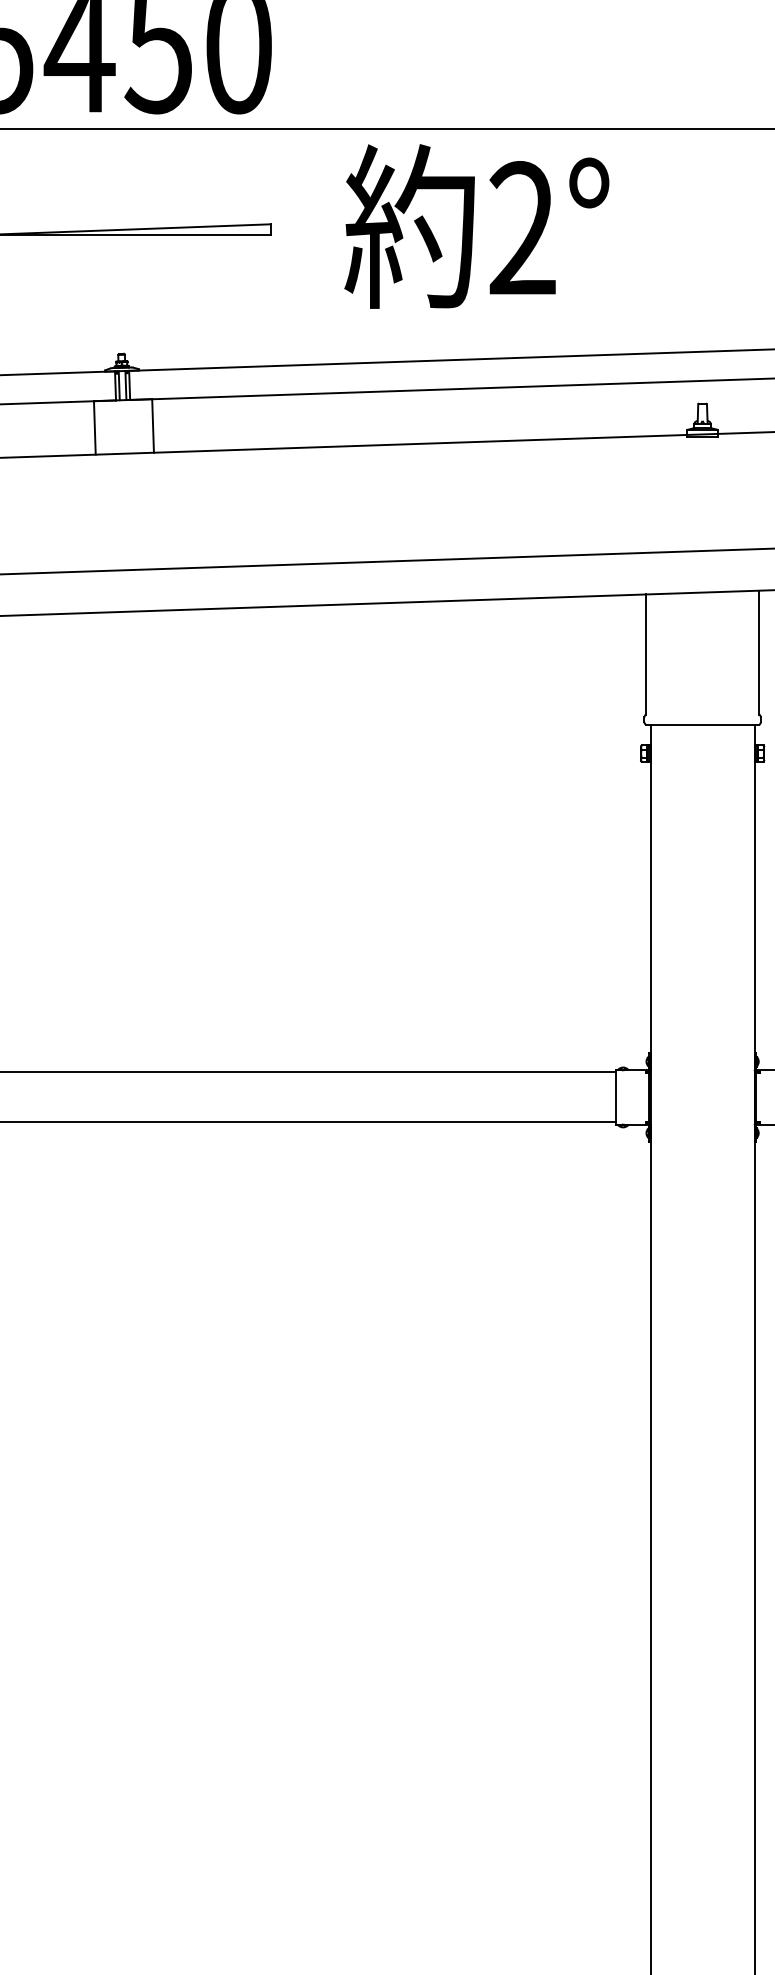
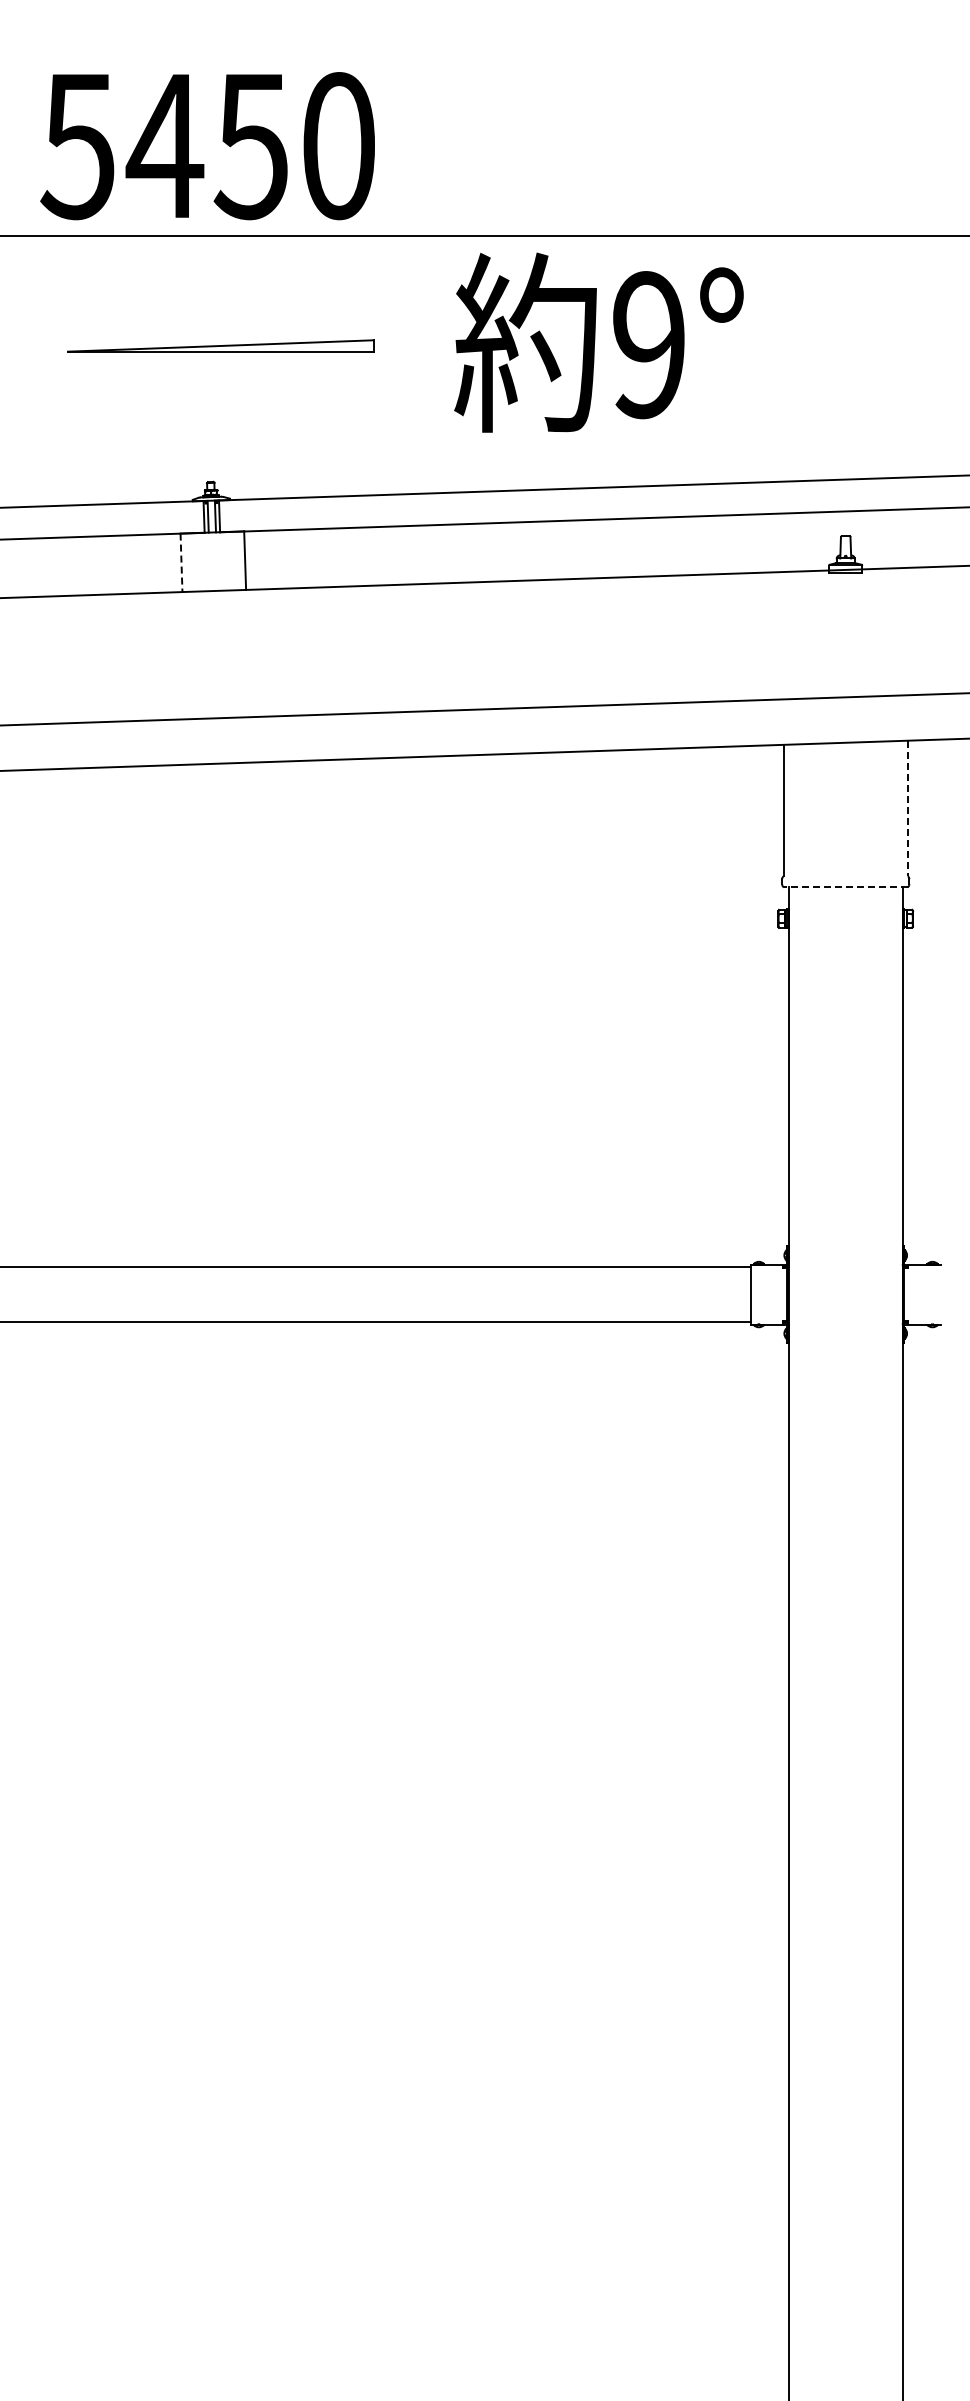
text: (522, 229) -> (648, 345), 2° -> 9°
line: (94, 428) -> (181, 563), solid -> dashed
line: (759, 652) -> (907, 808), solid -> dashed
line: (702, 725) -> (845, 887), solid -> dashed

